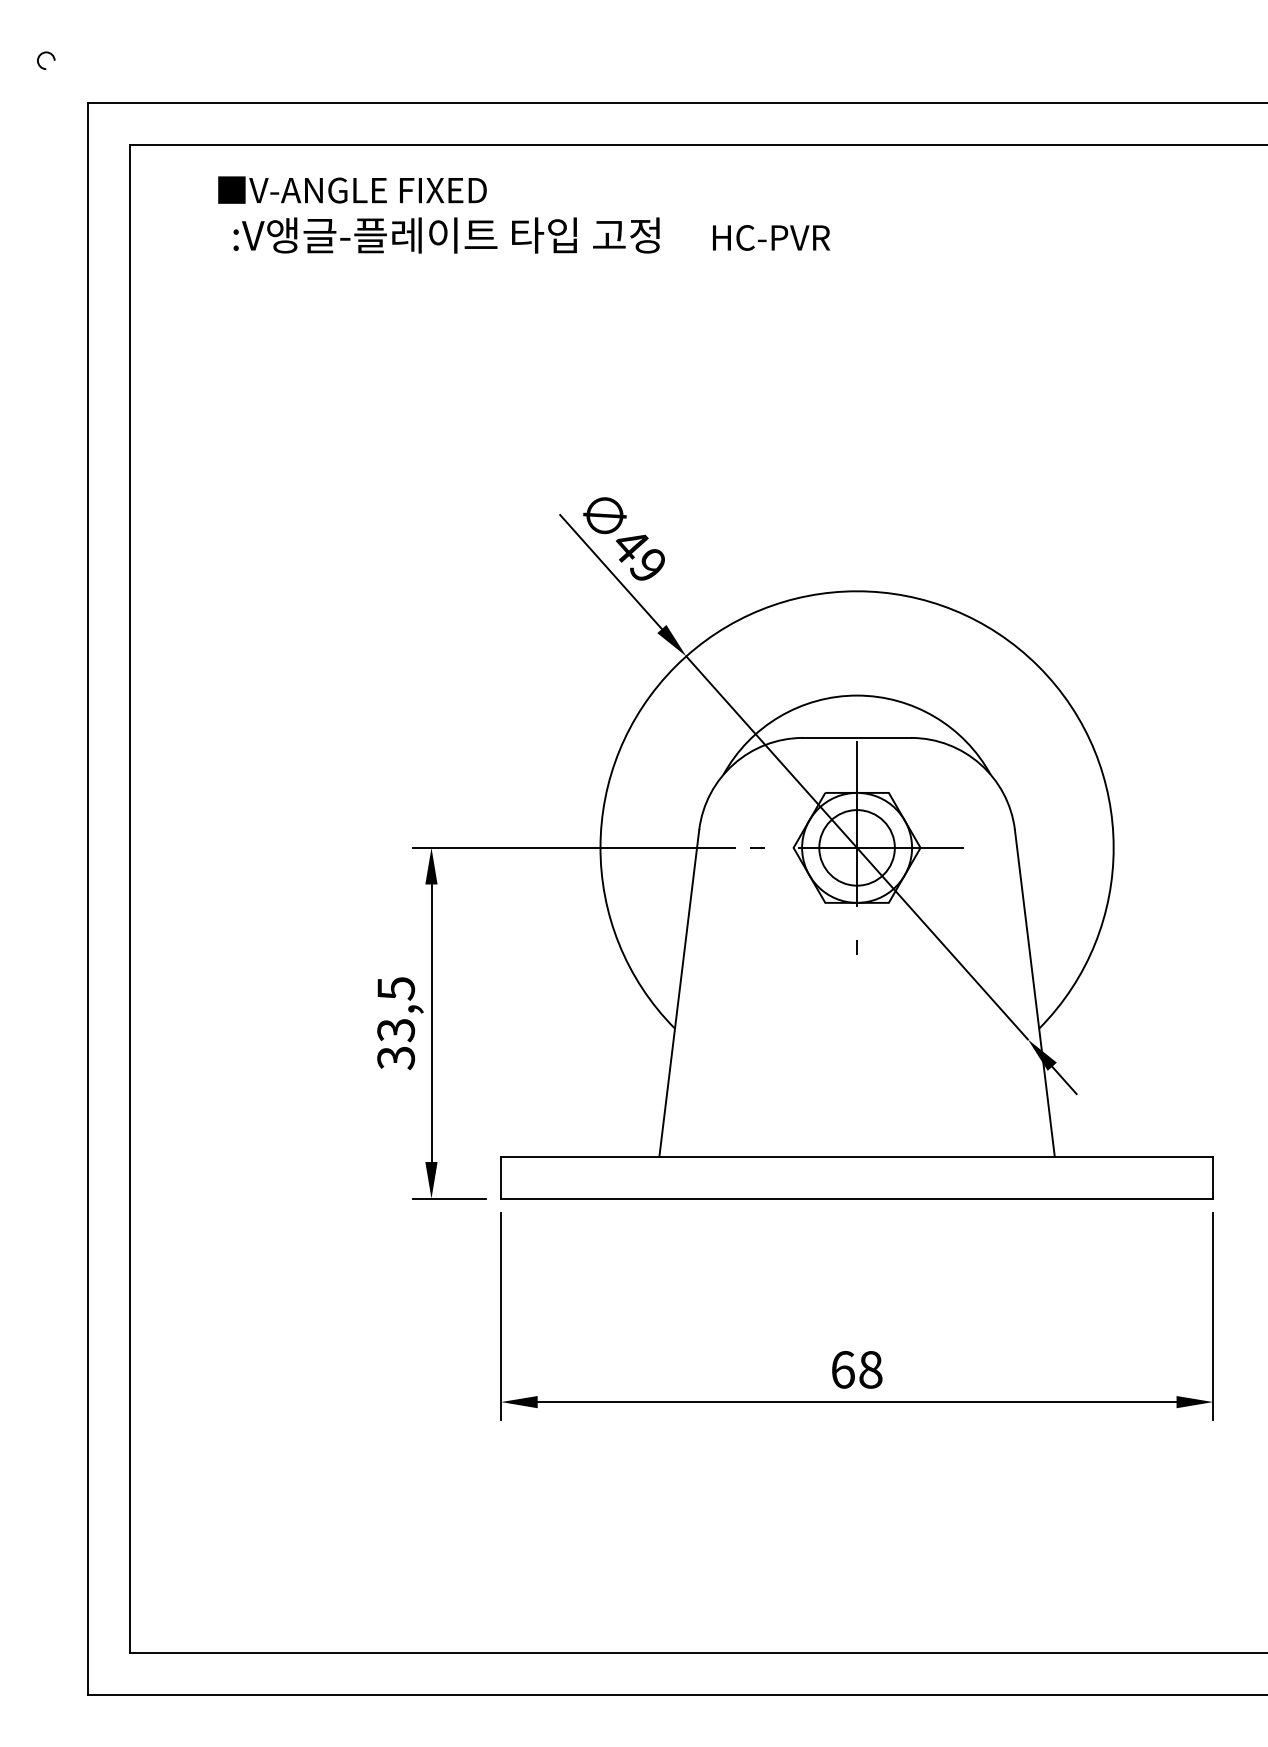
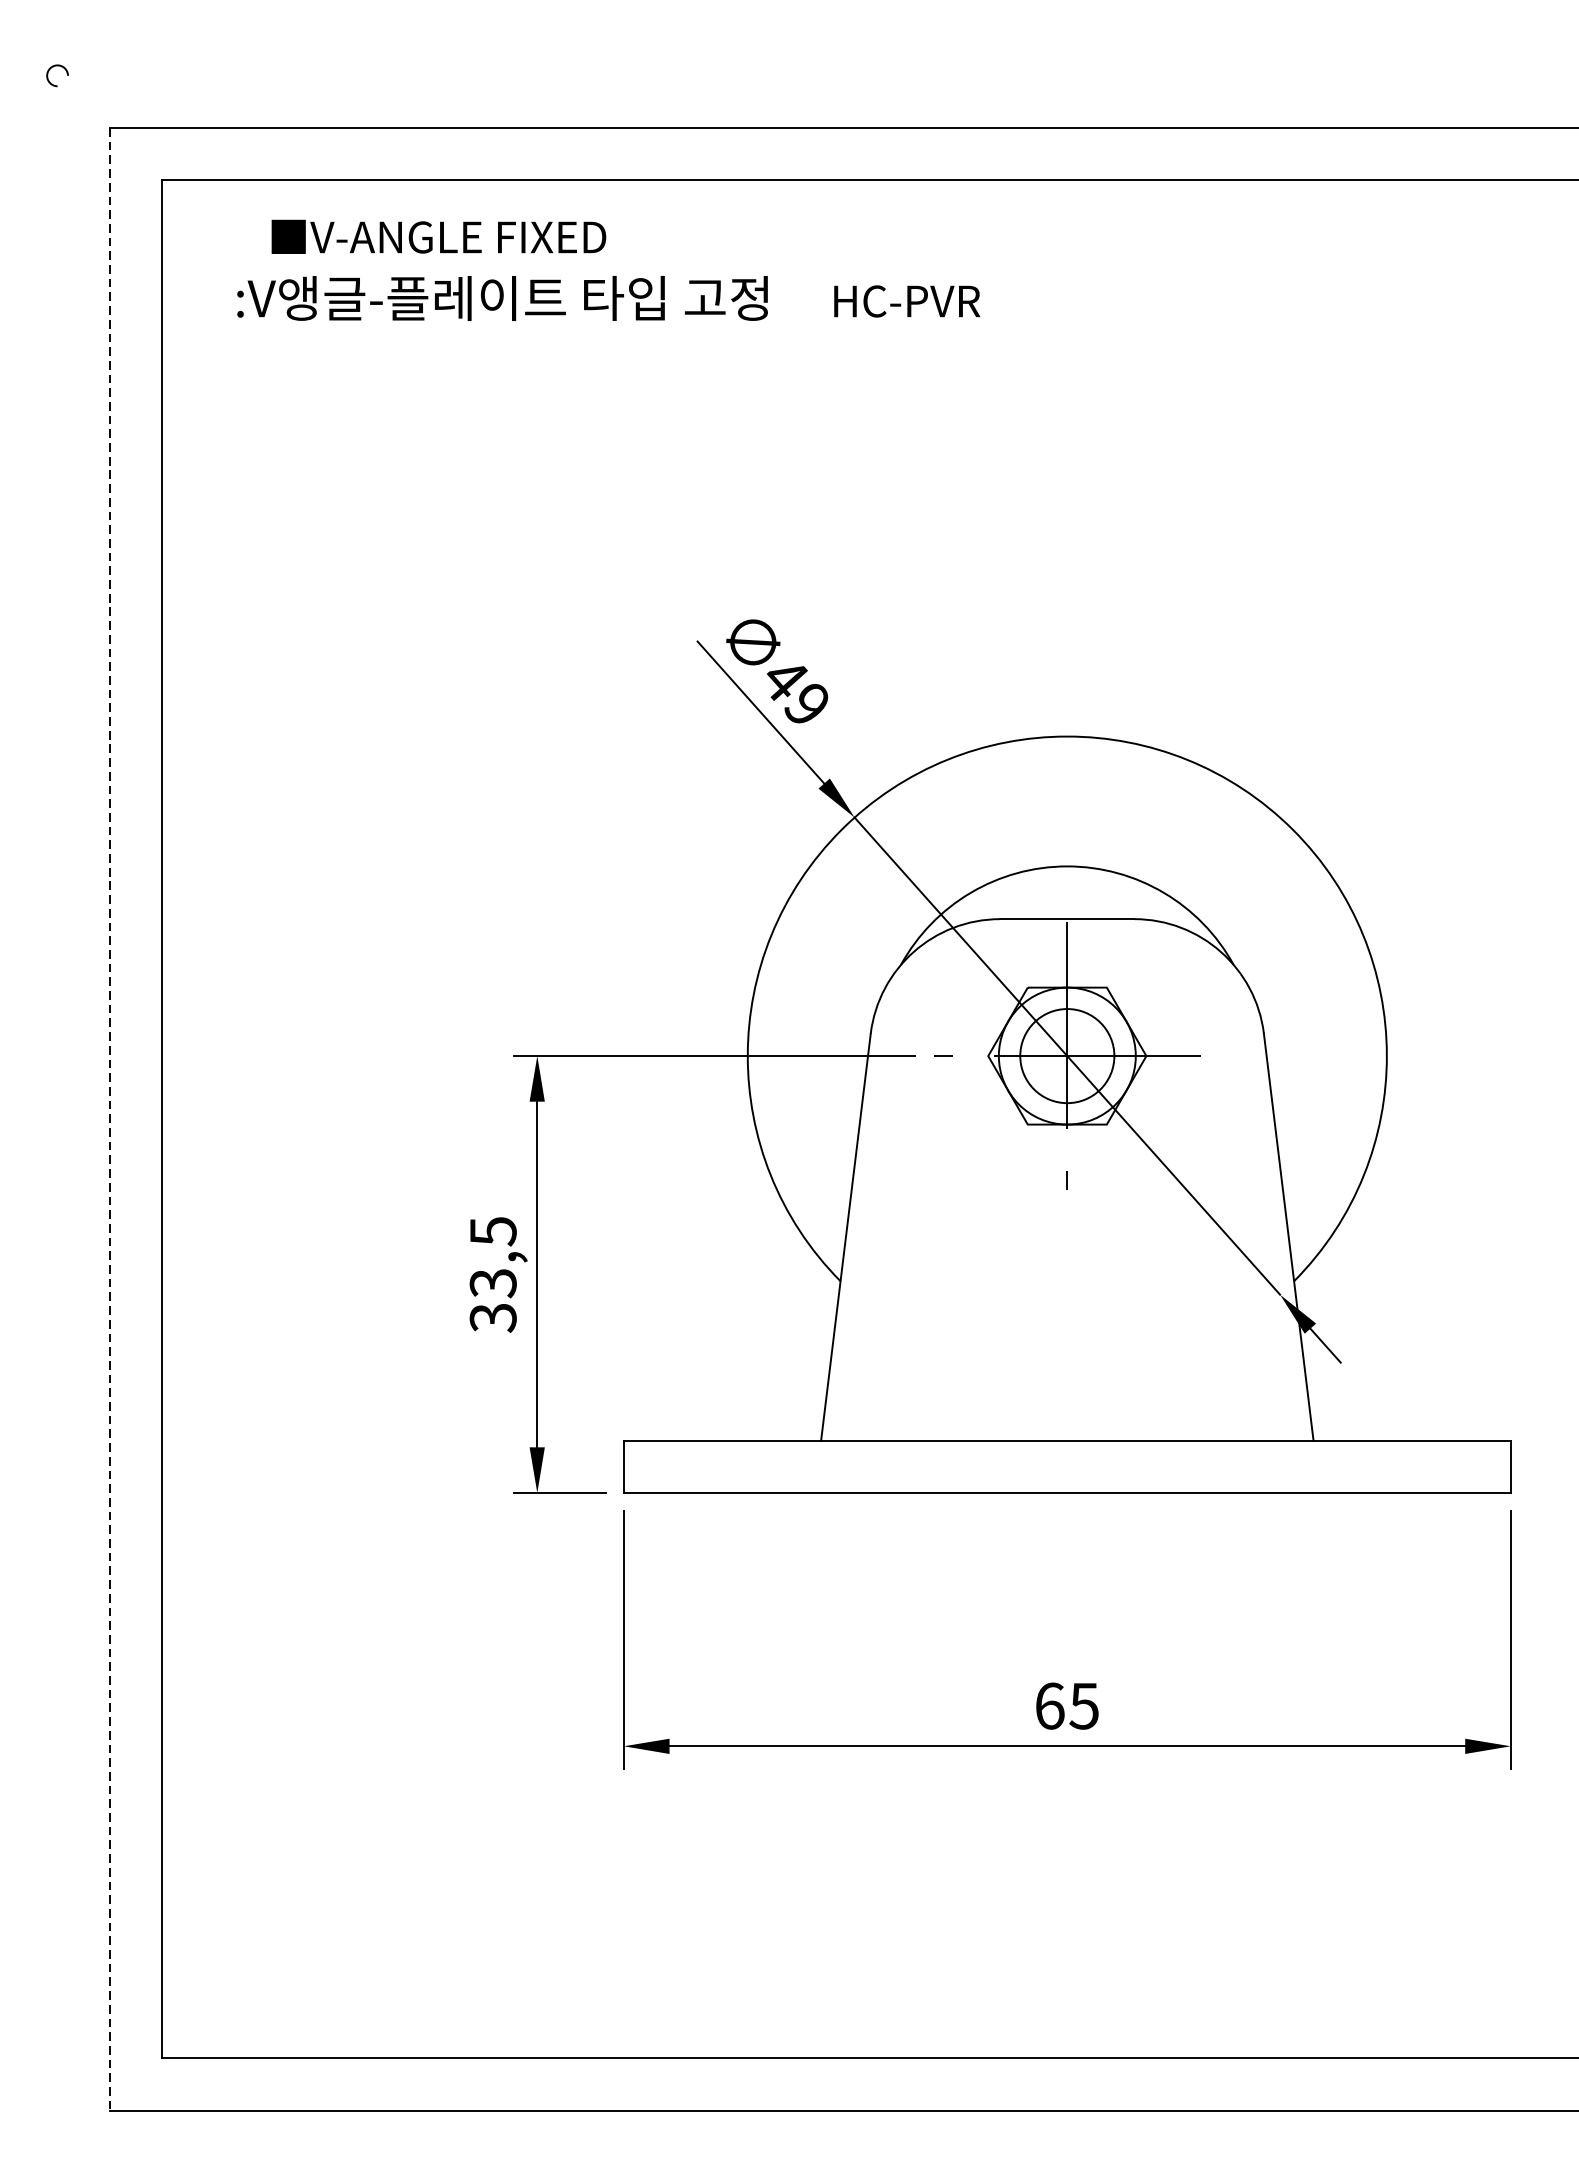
text: (531, 235) -> (608, 298), moved
line: (88, 898) -> (110, 1119), solid -> dashed
text: (870, 1369) -> (1084, 1705), 68 -> 65

